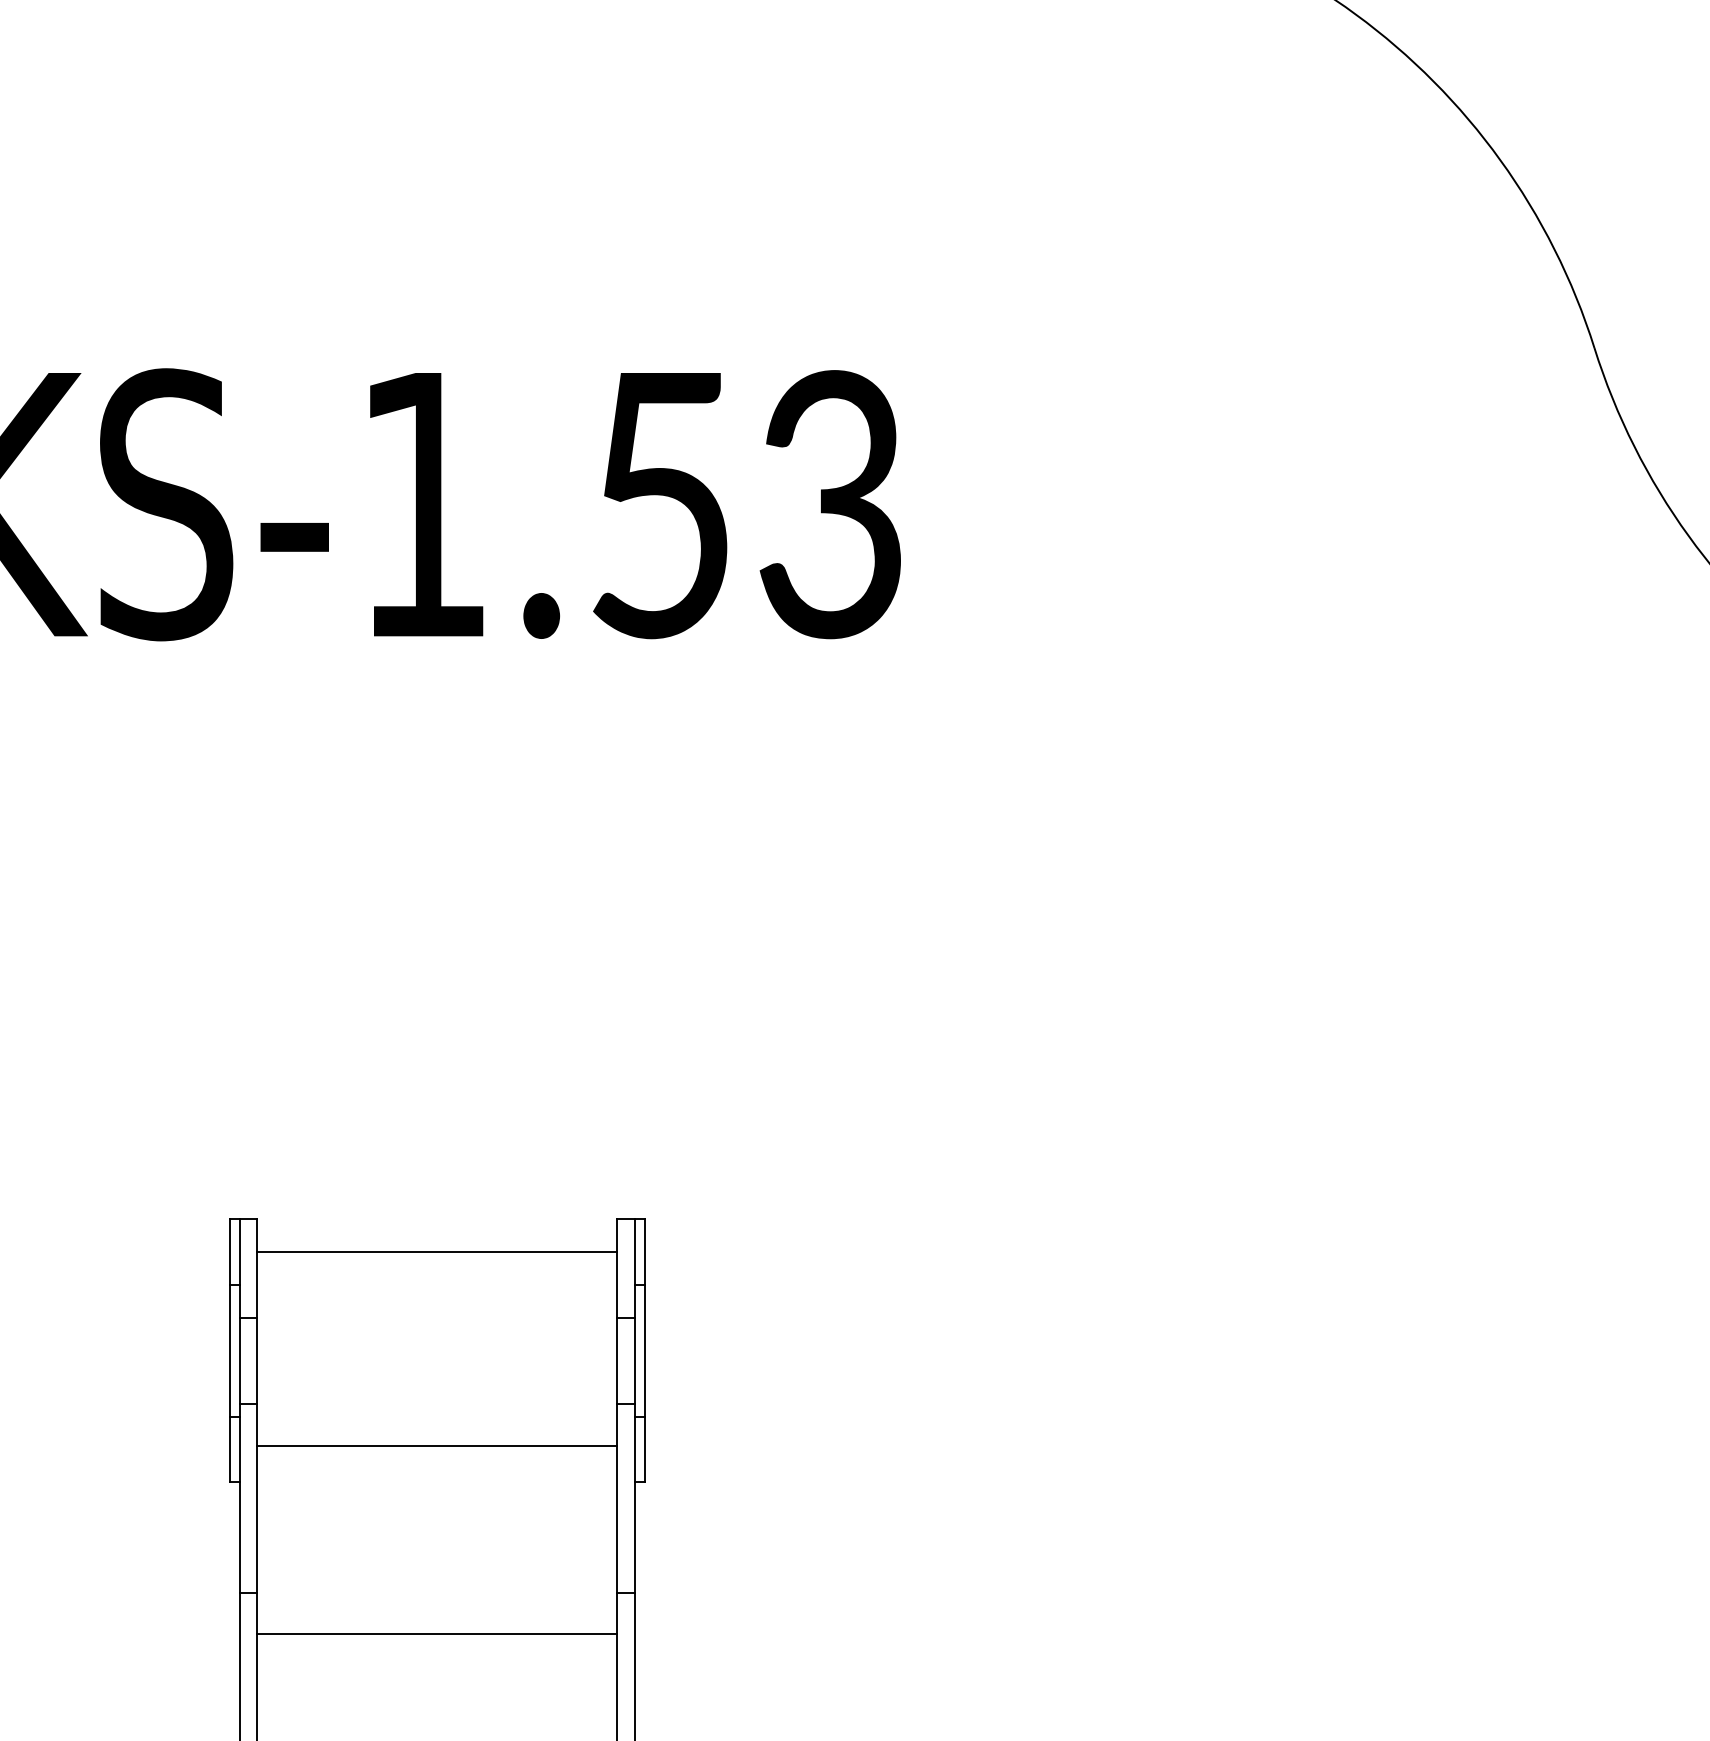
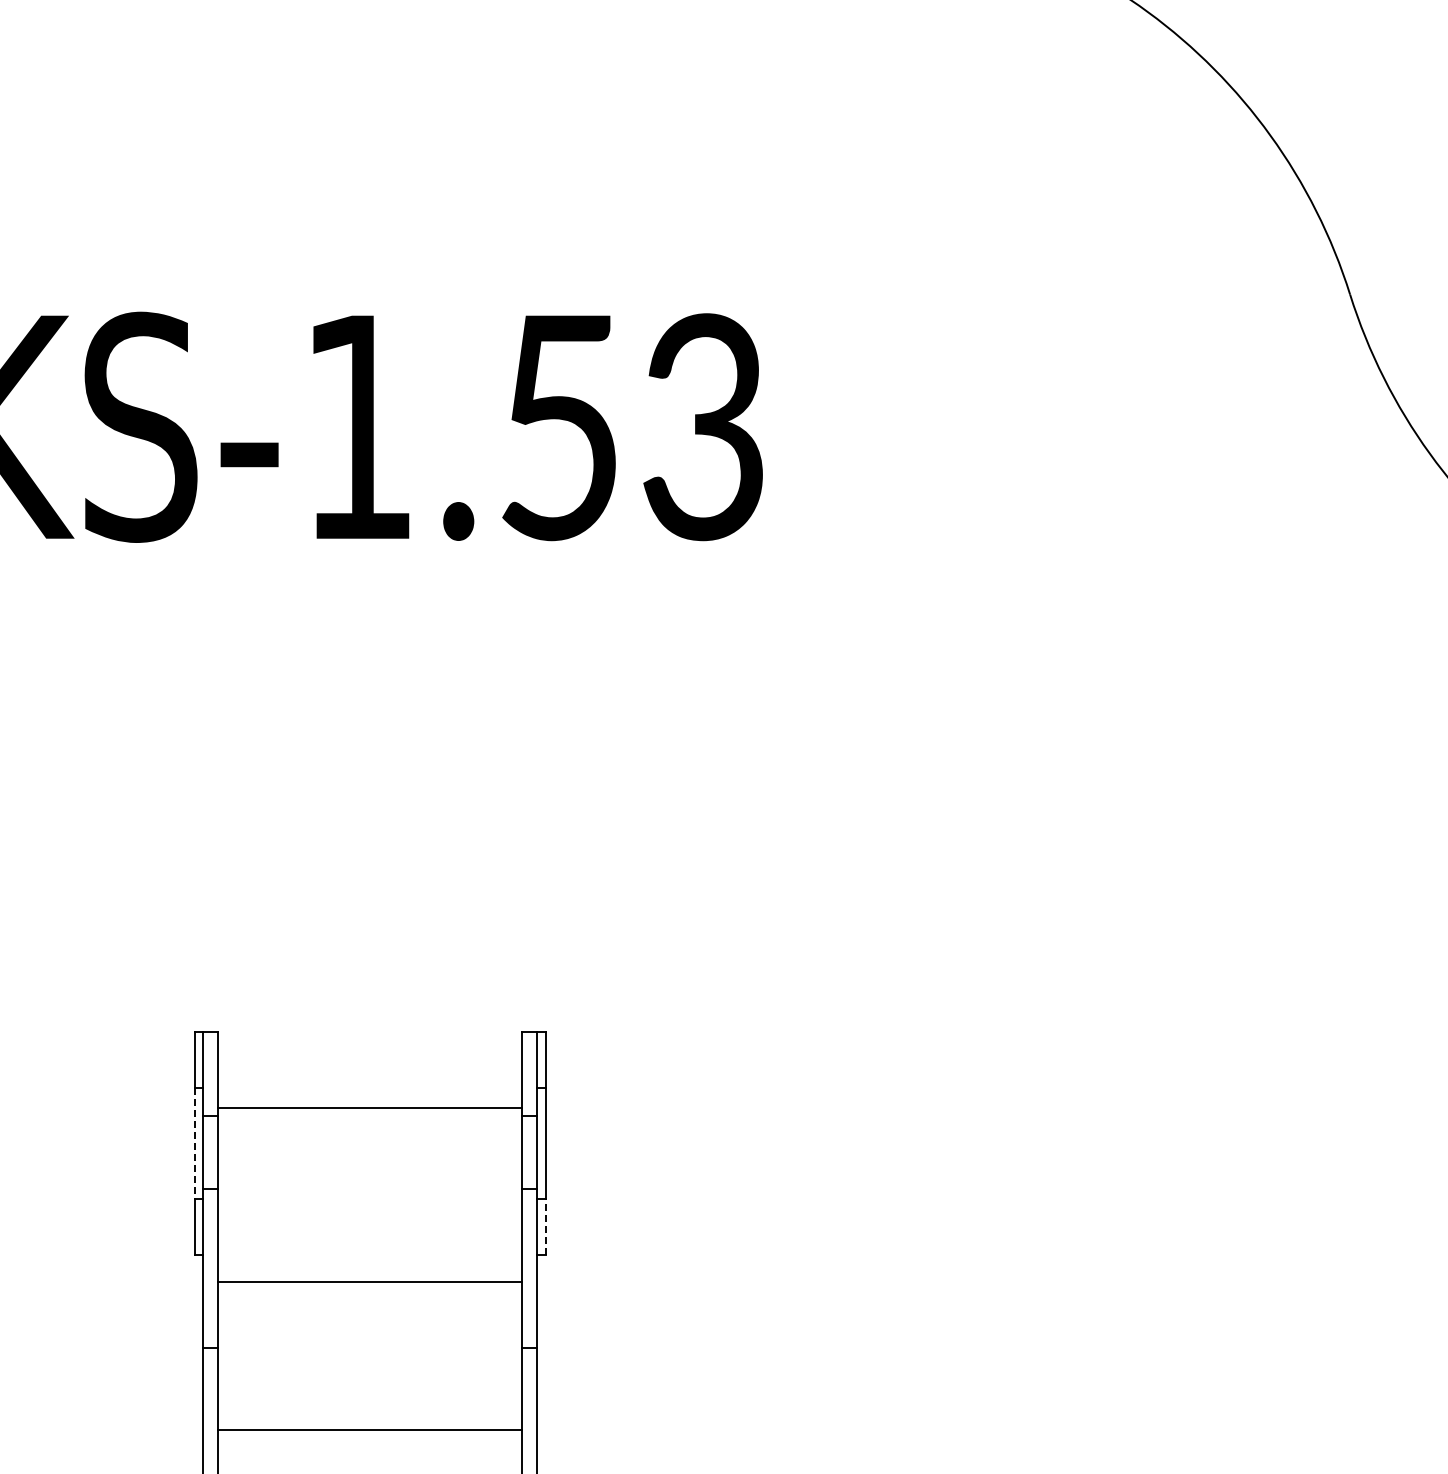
line: (437, 1252) -> (370, 1108), moved
line: (229, 1350) -> (194, 1143), solid -> dashed
line: (437, 1445) -> (370, 1281), moved
line: (644, 1449) -> (545, 1227), solid -> dashed
line: (437, 1634) -> (370, 1429), moved

